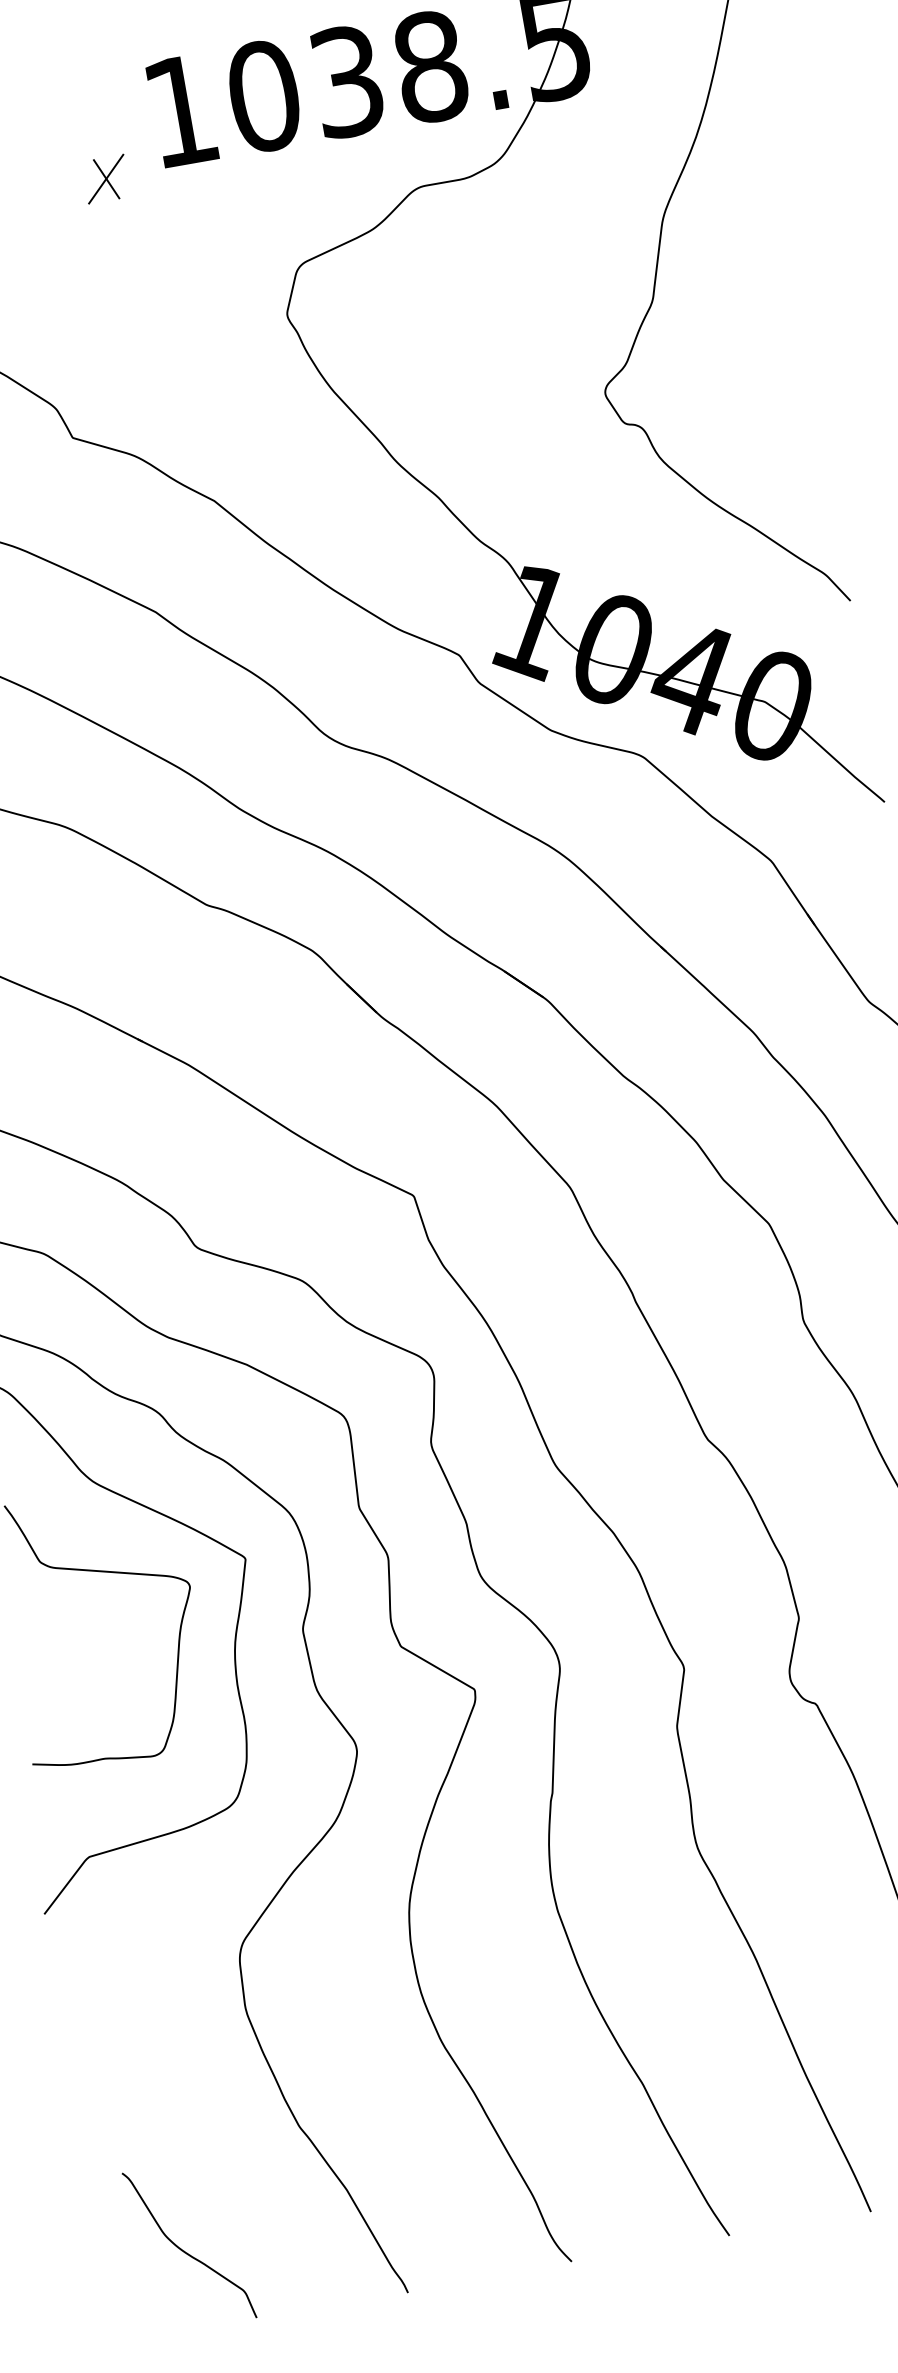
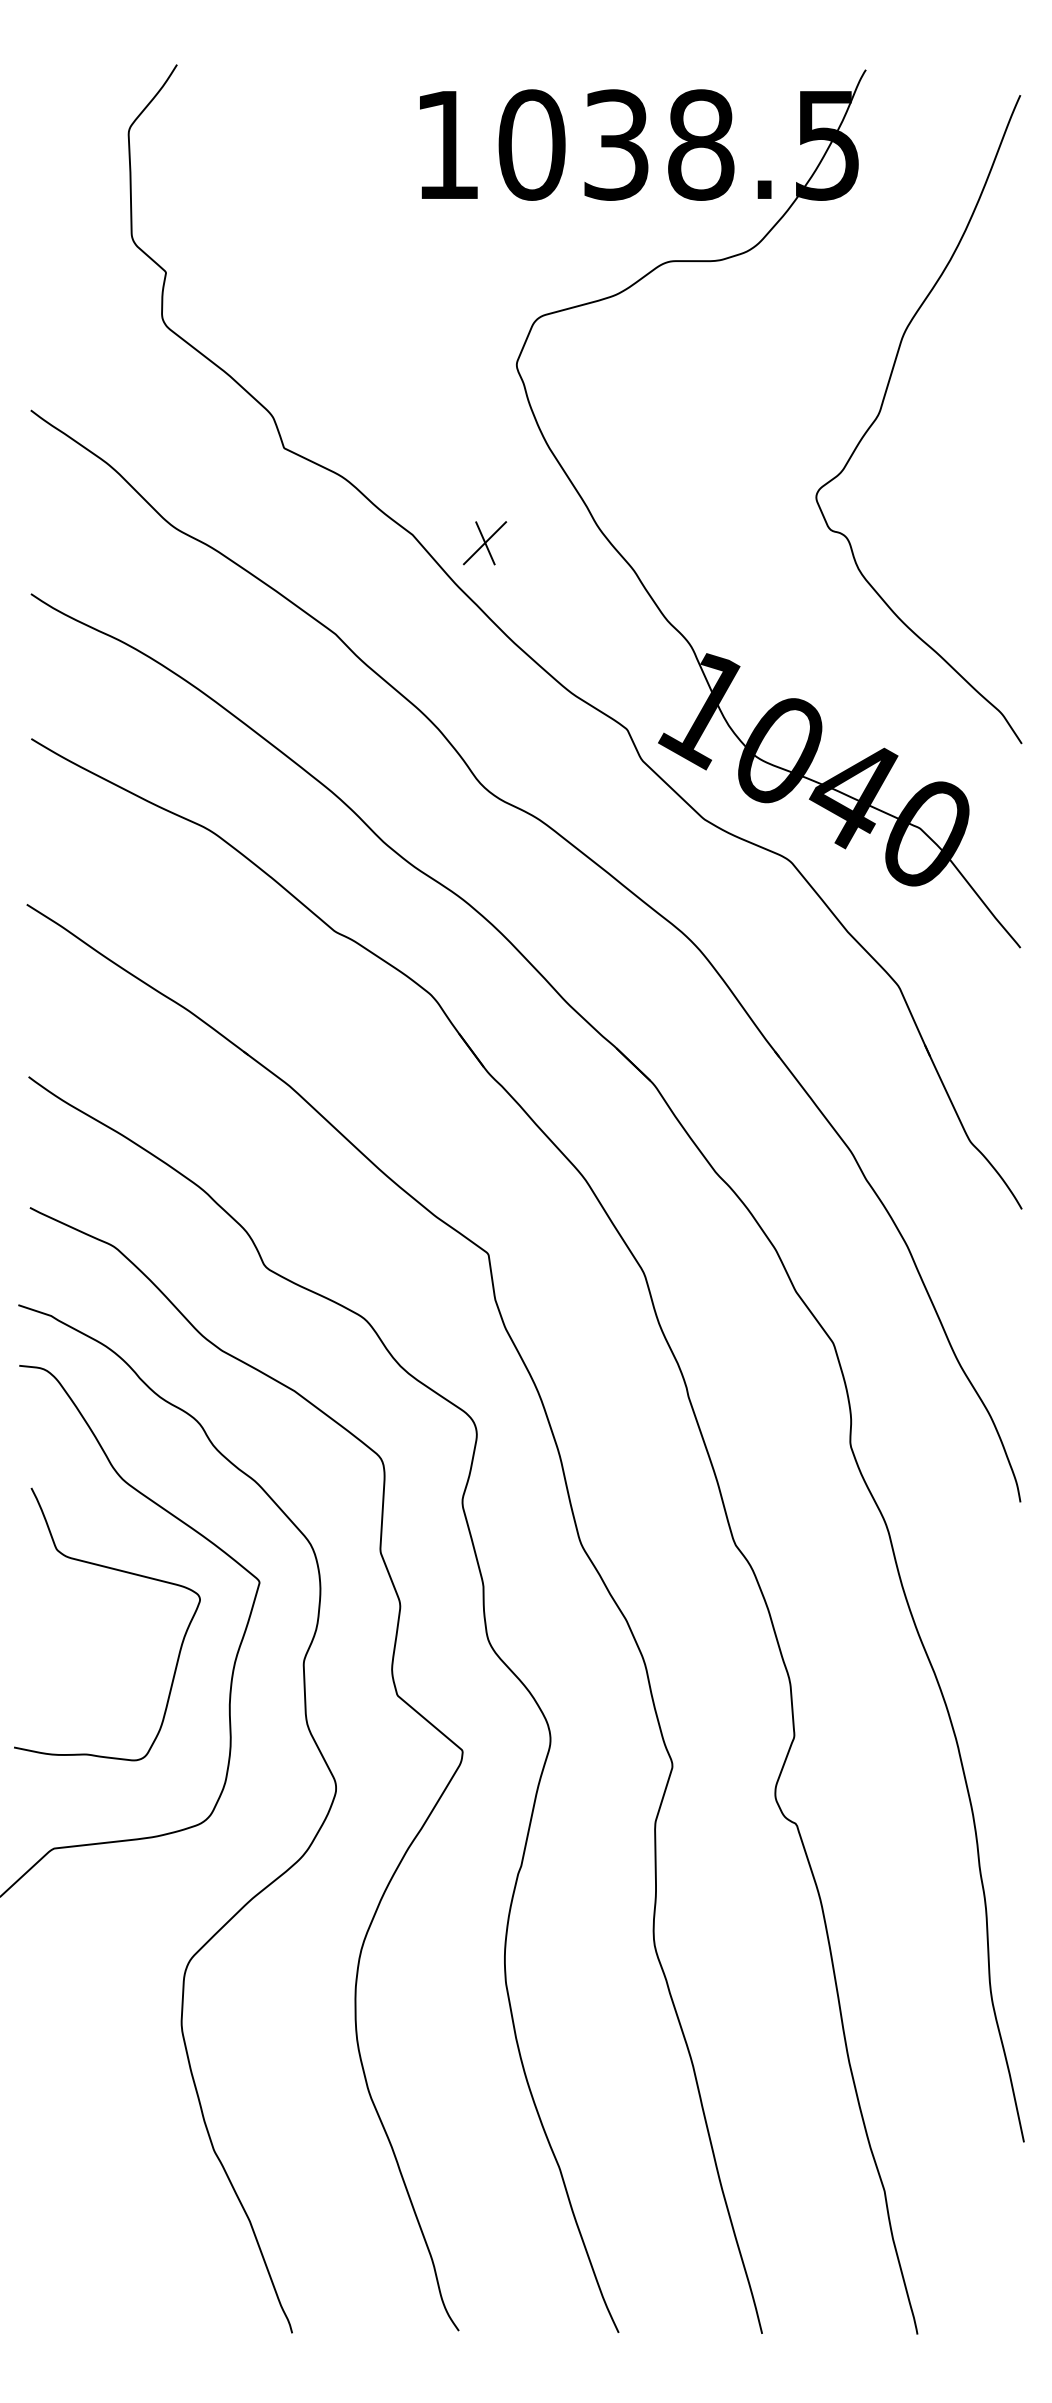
part: (105, 179) -> (484, 543), moved
curve: (188, 2252) -> (82, 2255), removed

